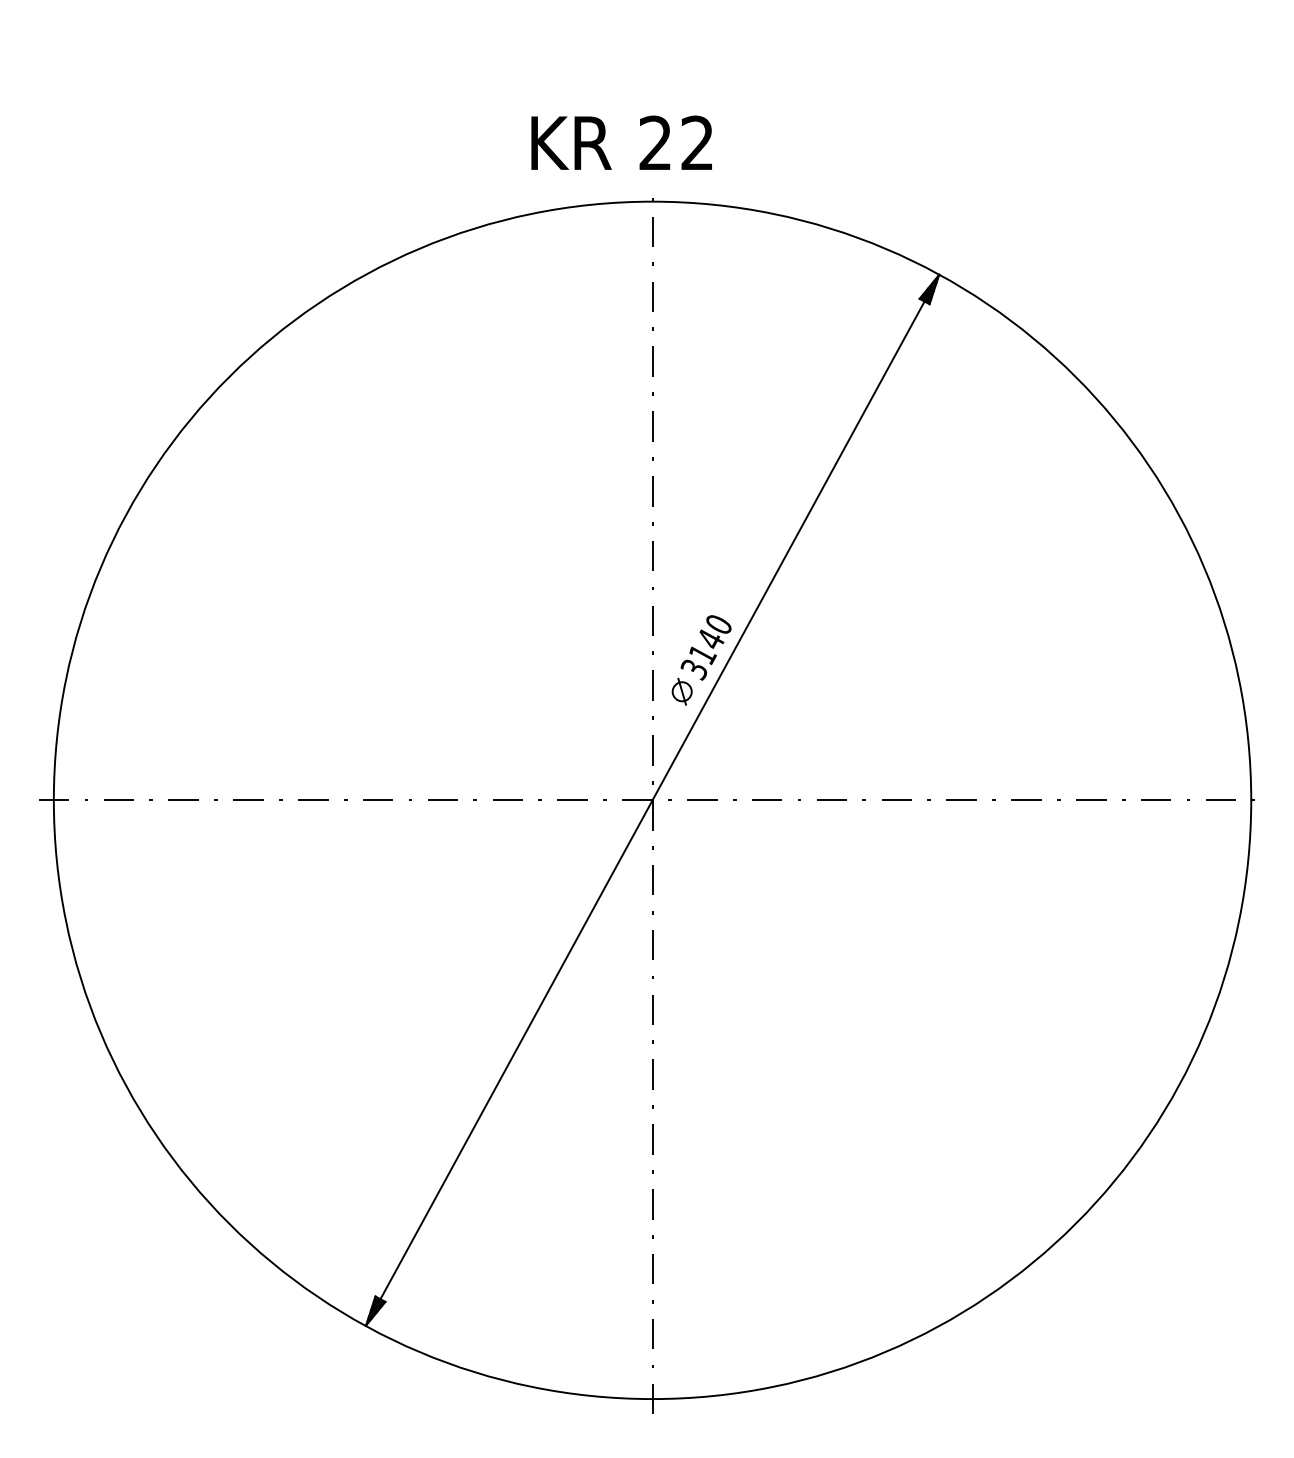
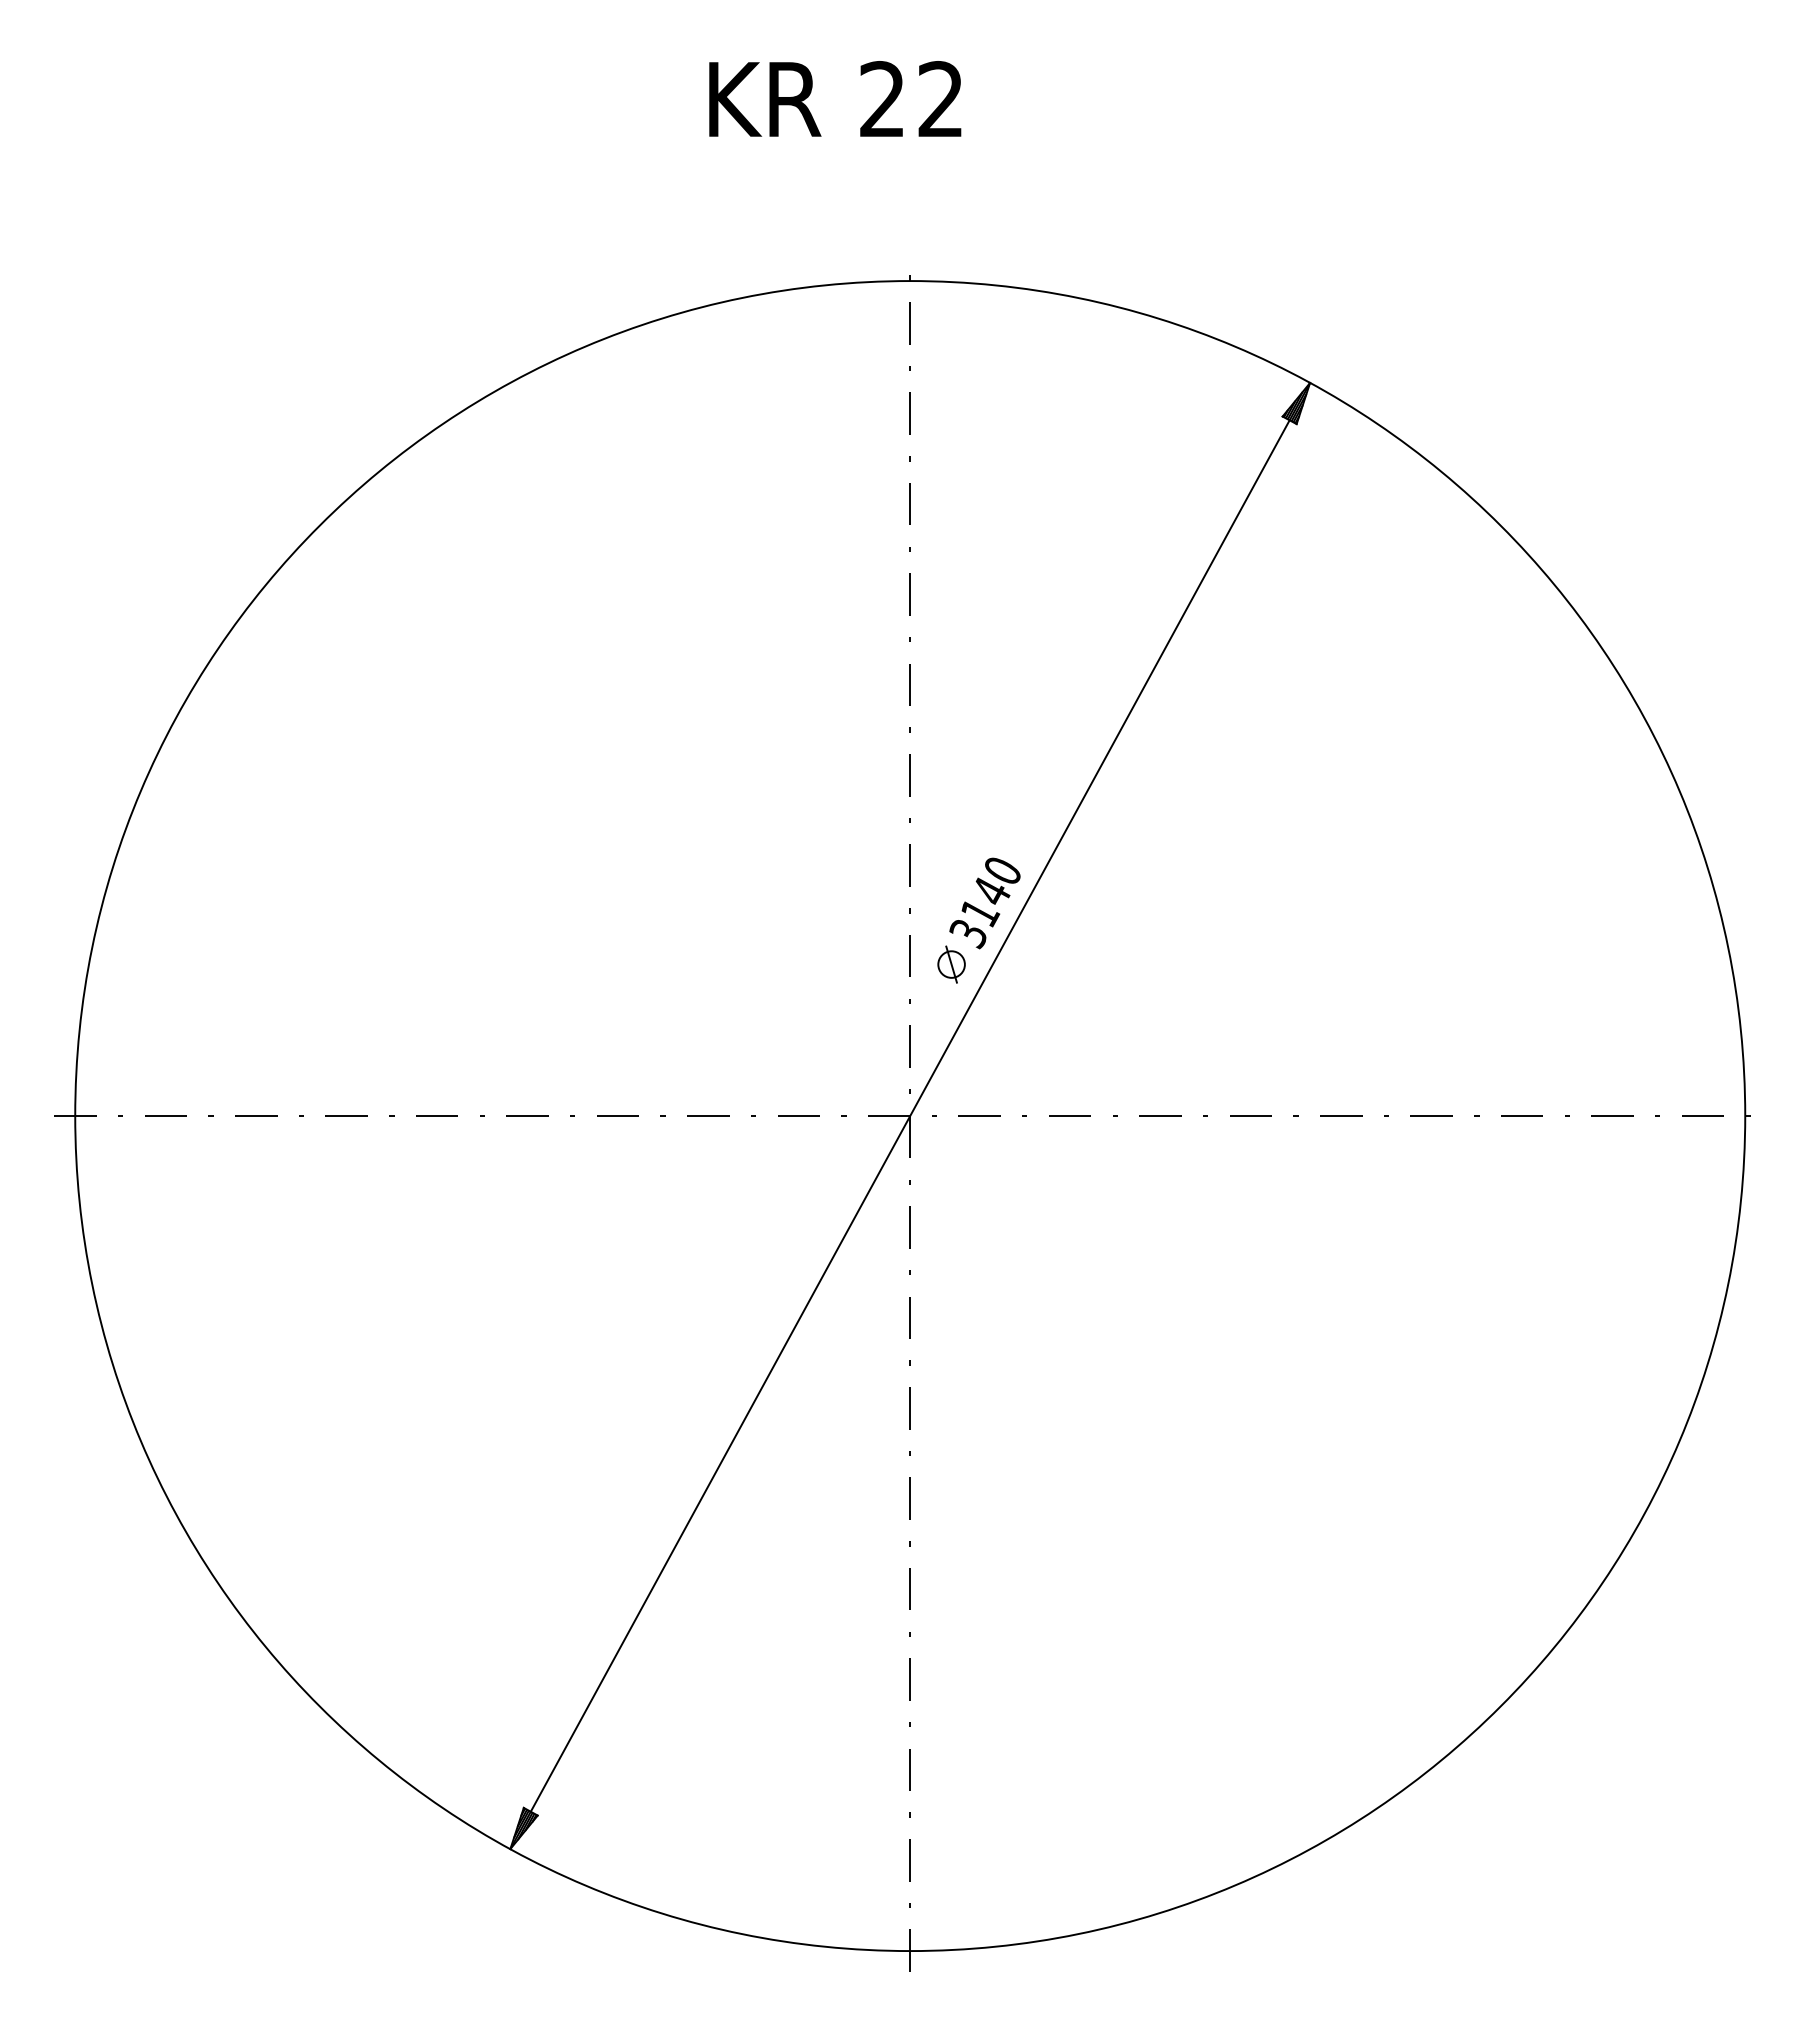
text: (621, 142) -> (835, 98), moved

